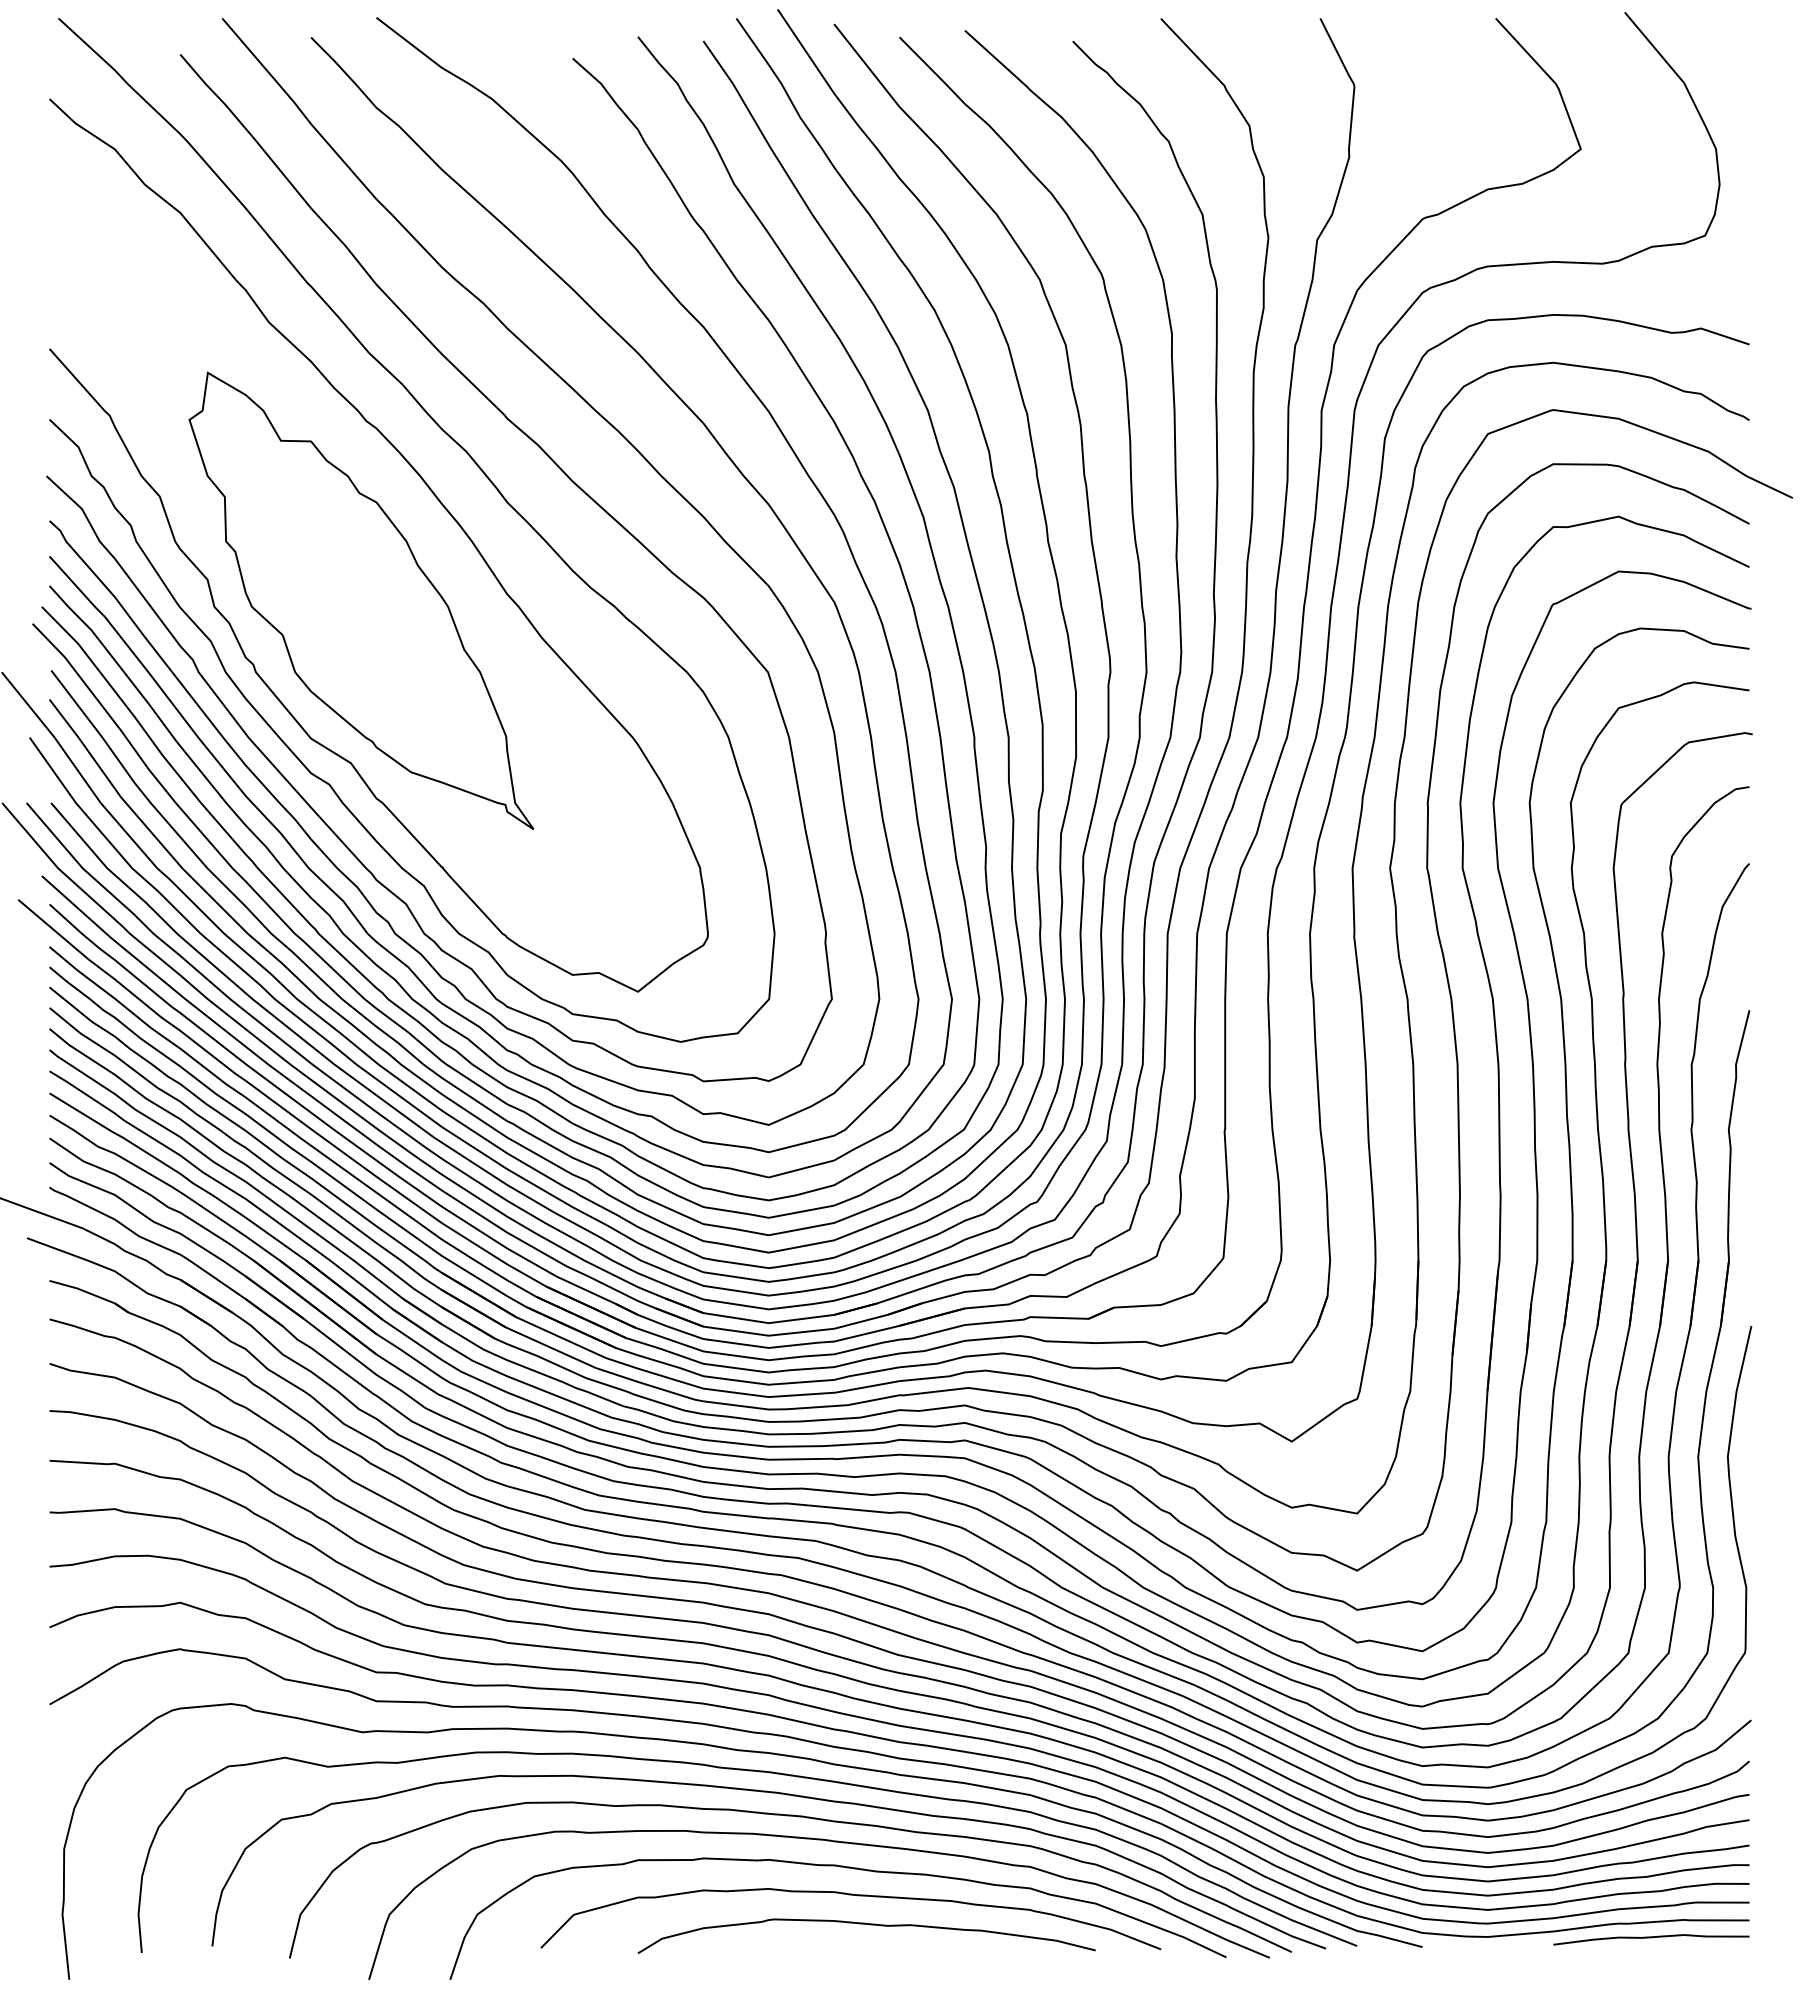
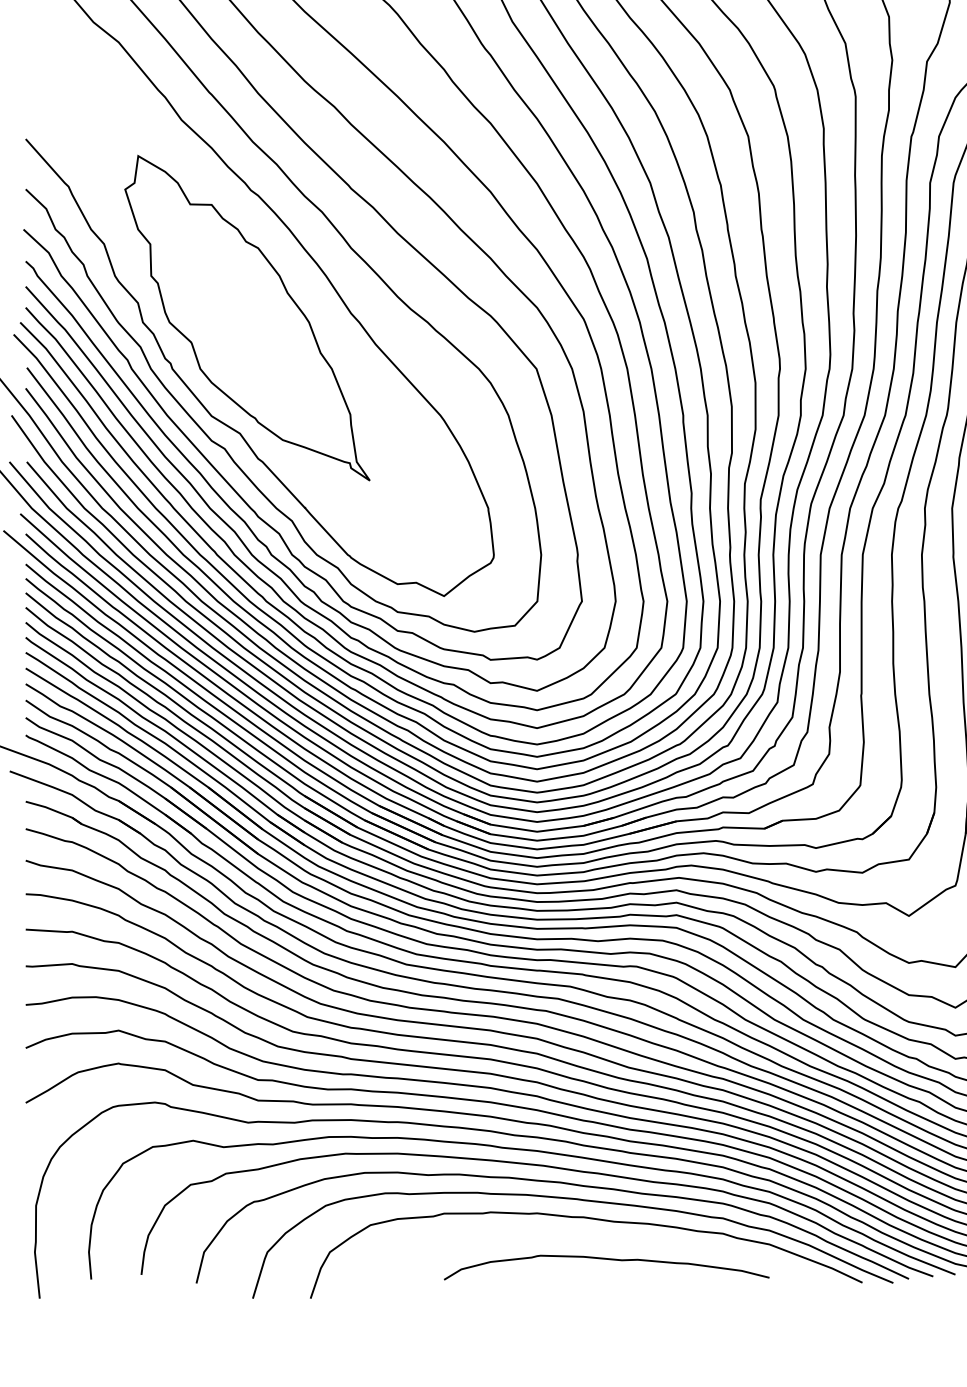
curve: (850, 1895) -> (595, 1238), removed

